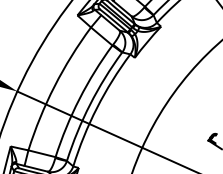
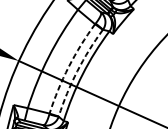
arc: (79, 99) -> (68, 67), solid -> dashed
arc: (90, 104) -> (77, 71), solid -> dashed

